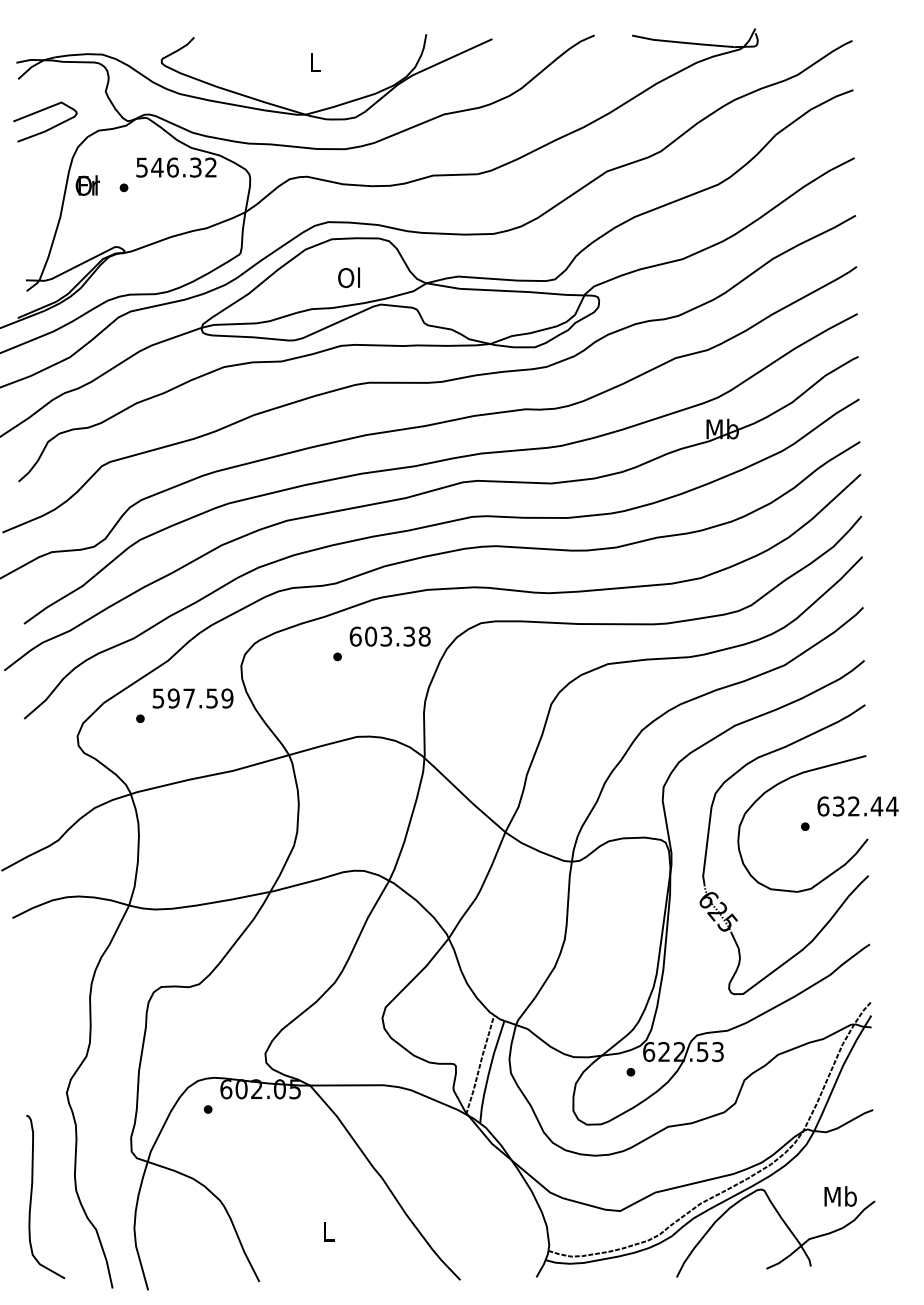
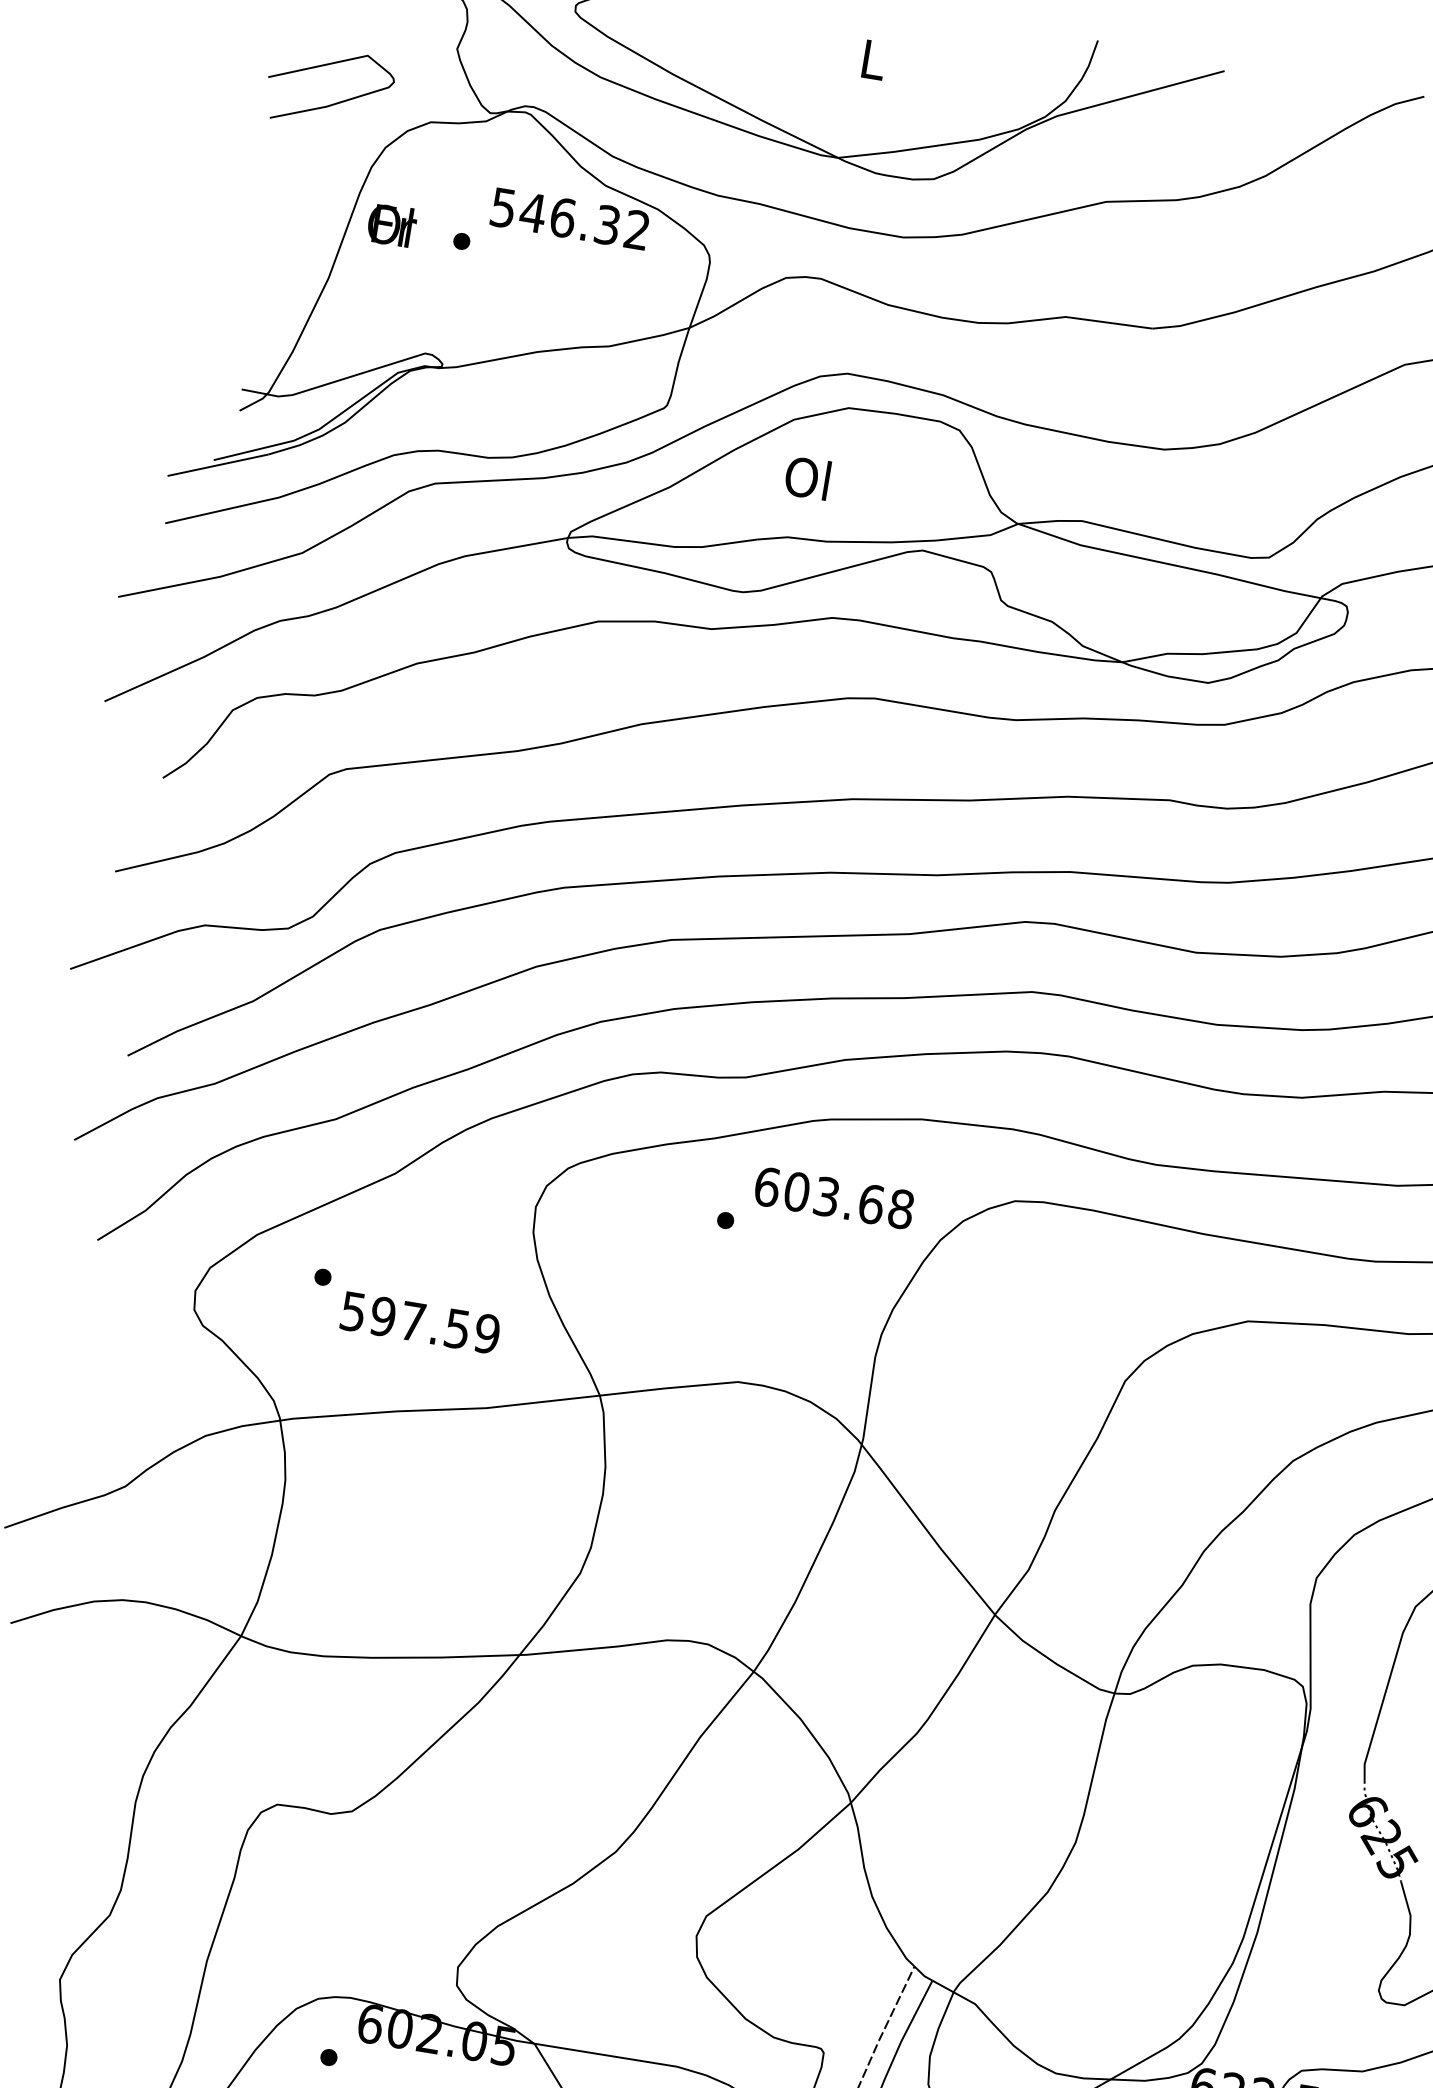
text: (348, 277) -> (806, 477), moved
text: (409, 636) -> (871, 1204), 603.38 -> 603.68
text: (192, 698) -> (419, 1322), moved

